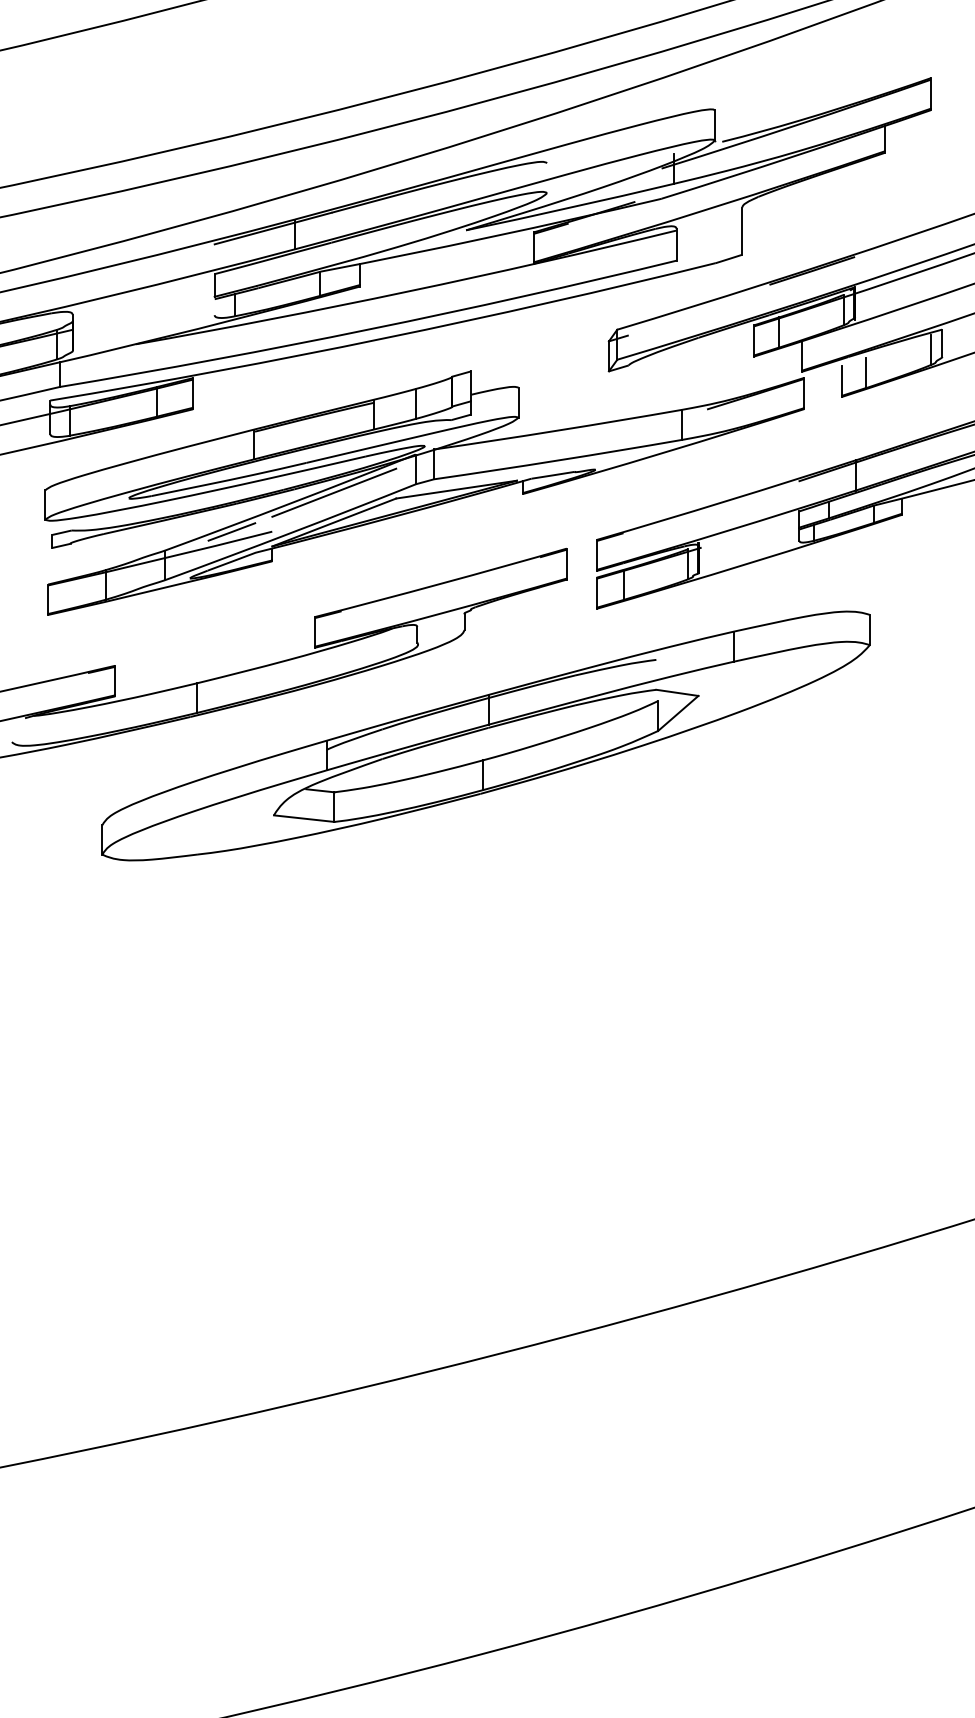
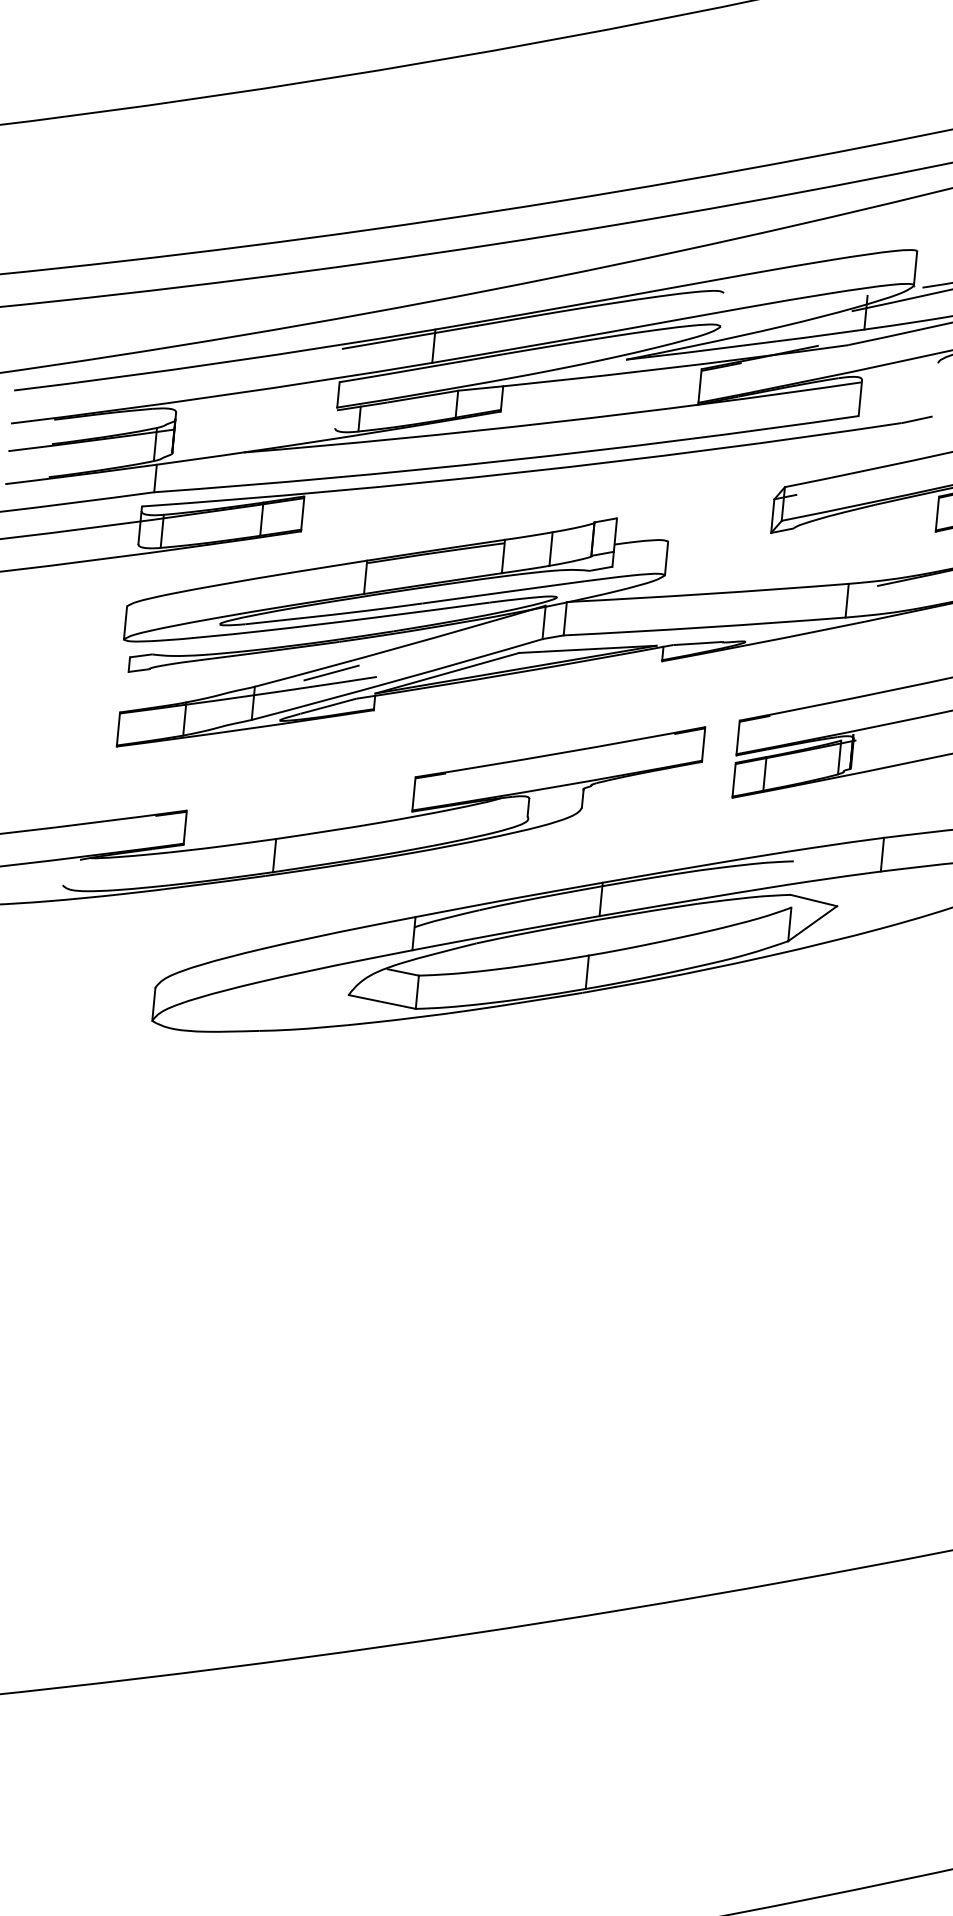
line: (741, 231) -> (934, 390), removed
line: (334, 492) -> (450, 639), removed

